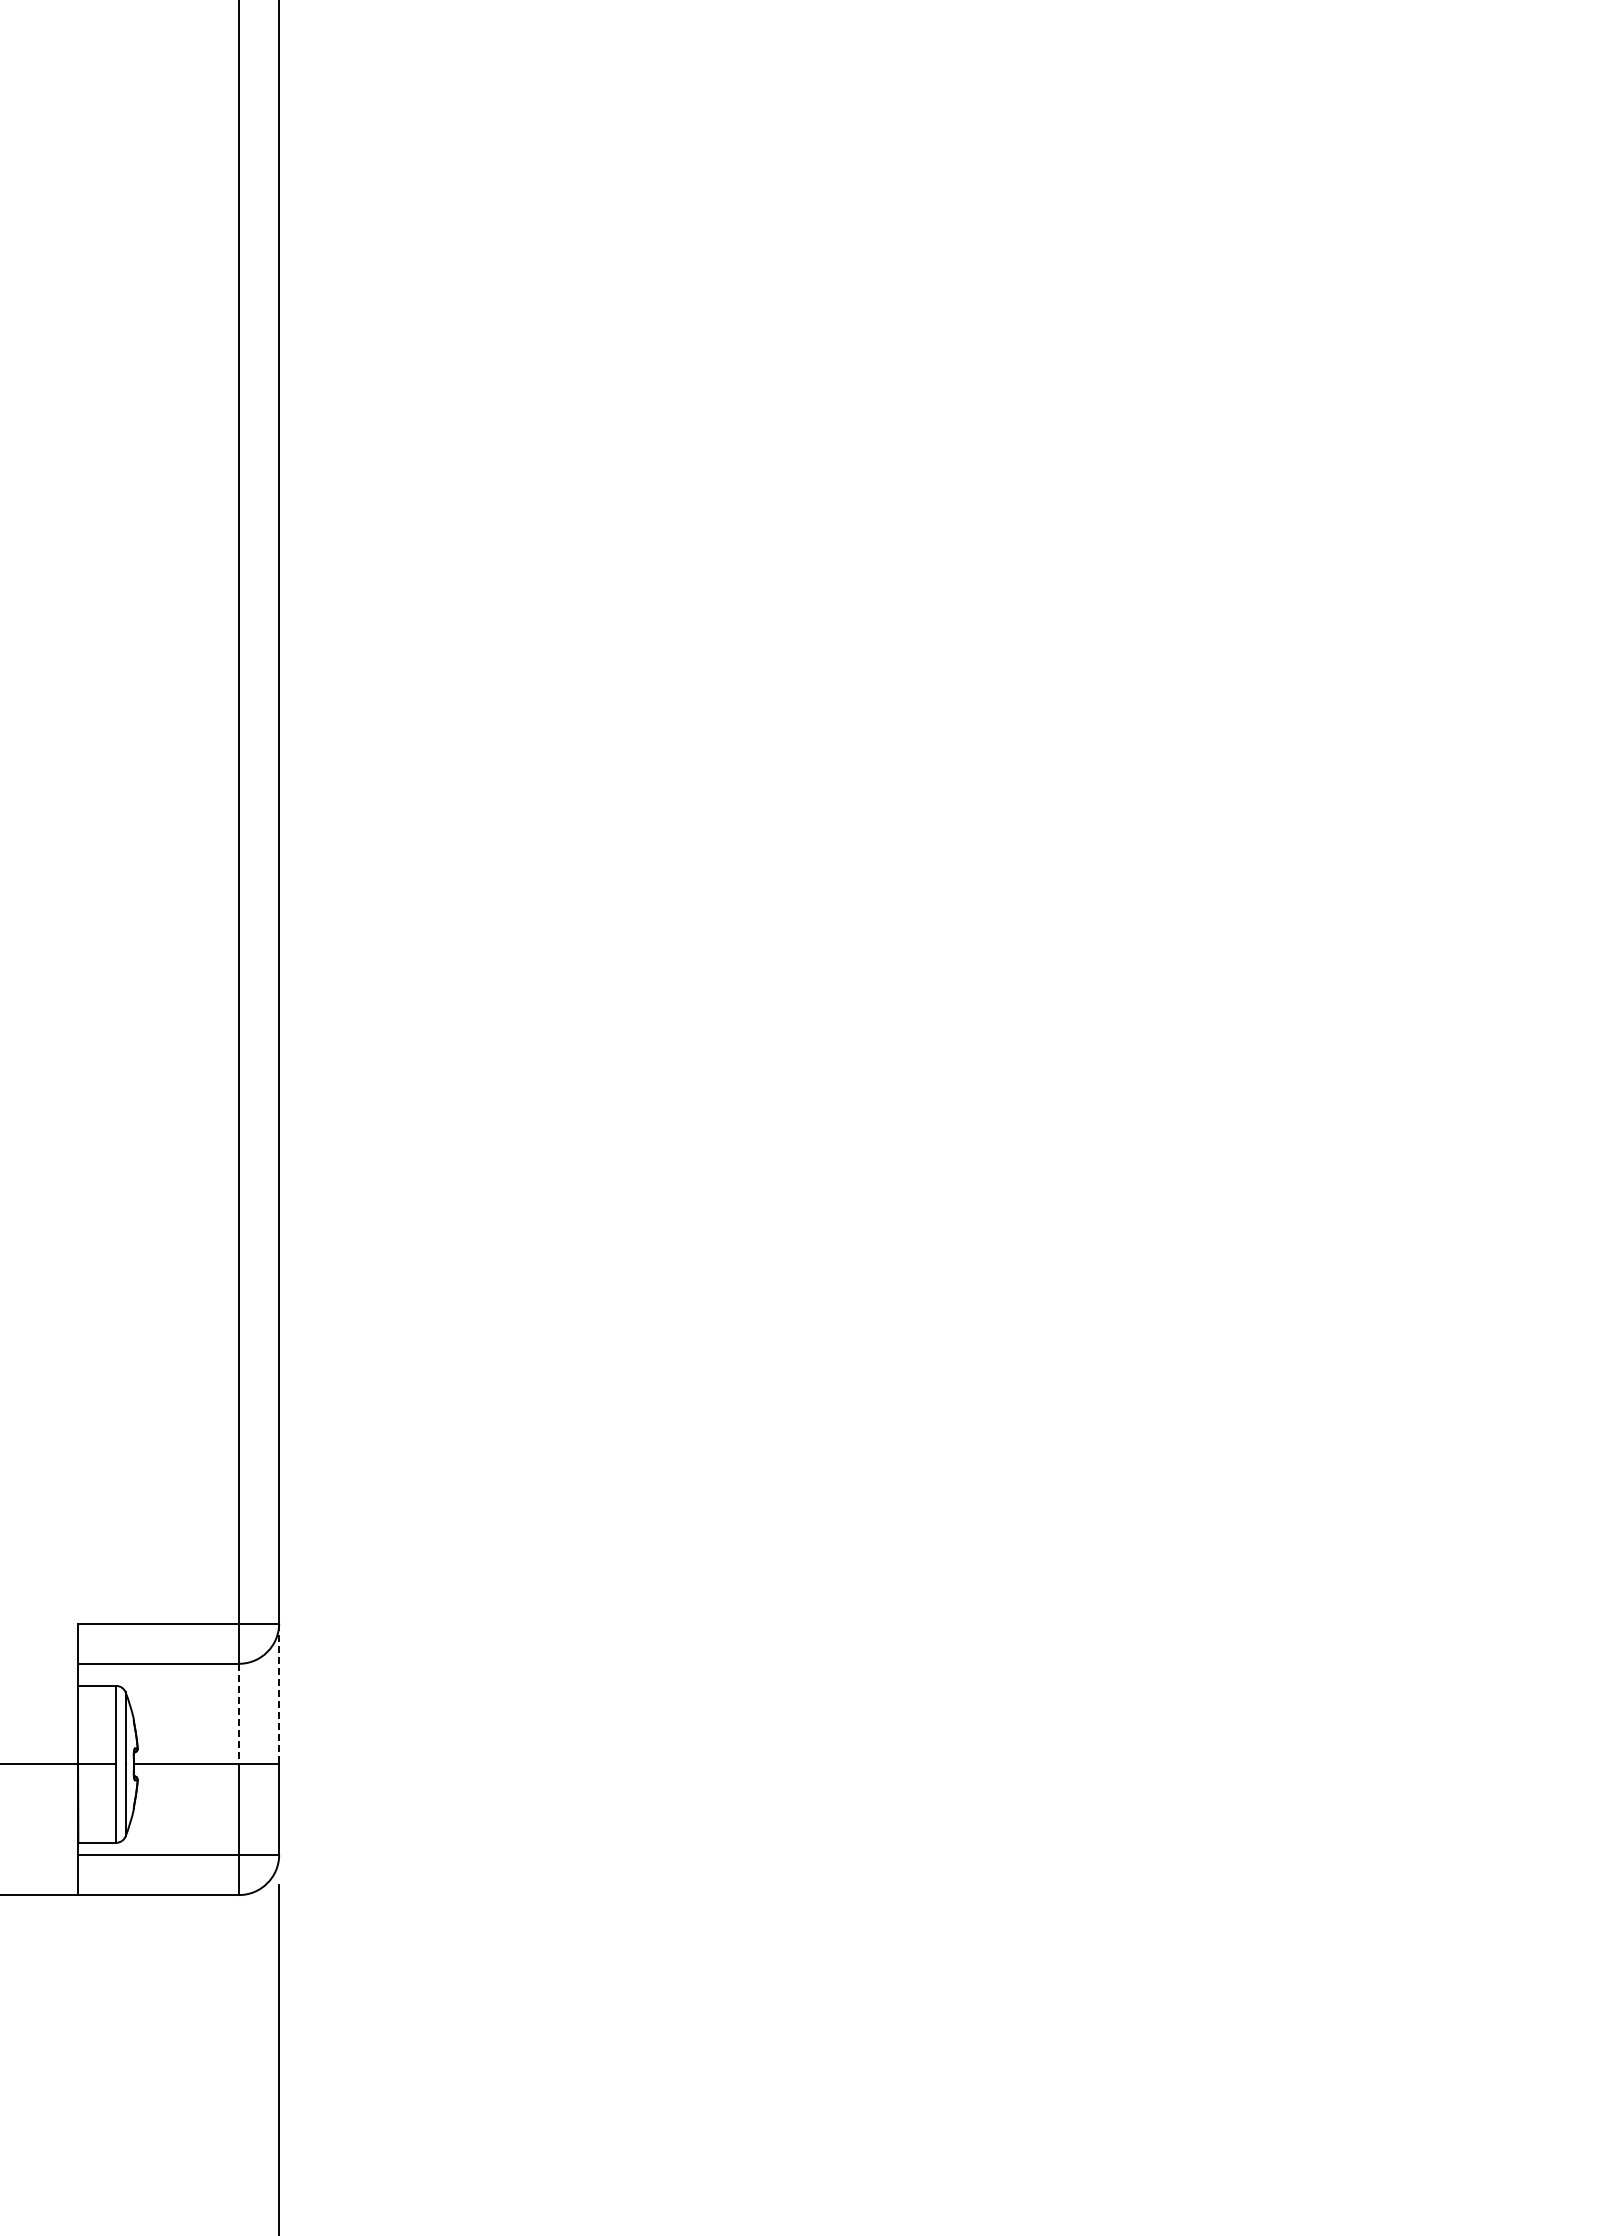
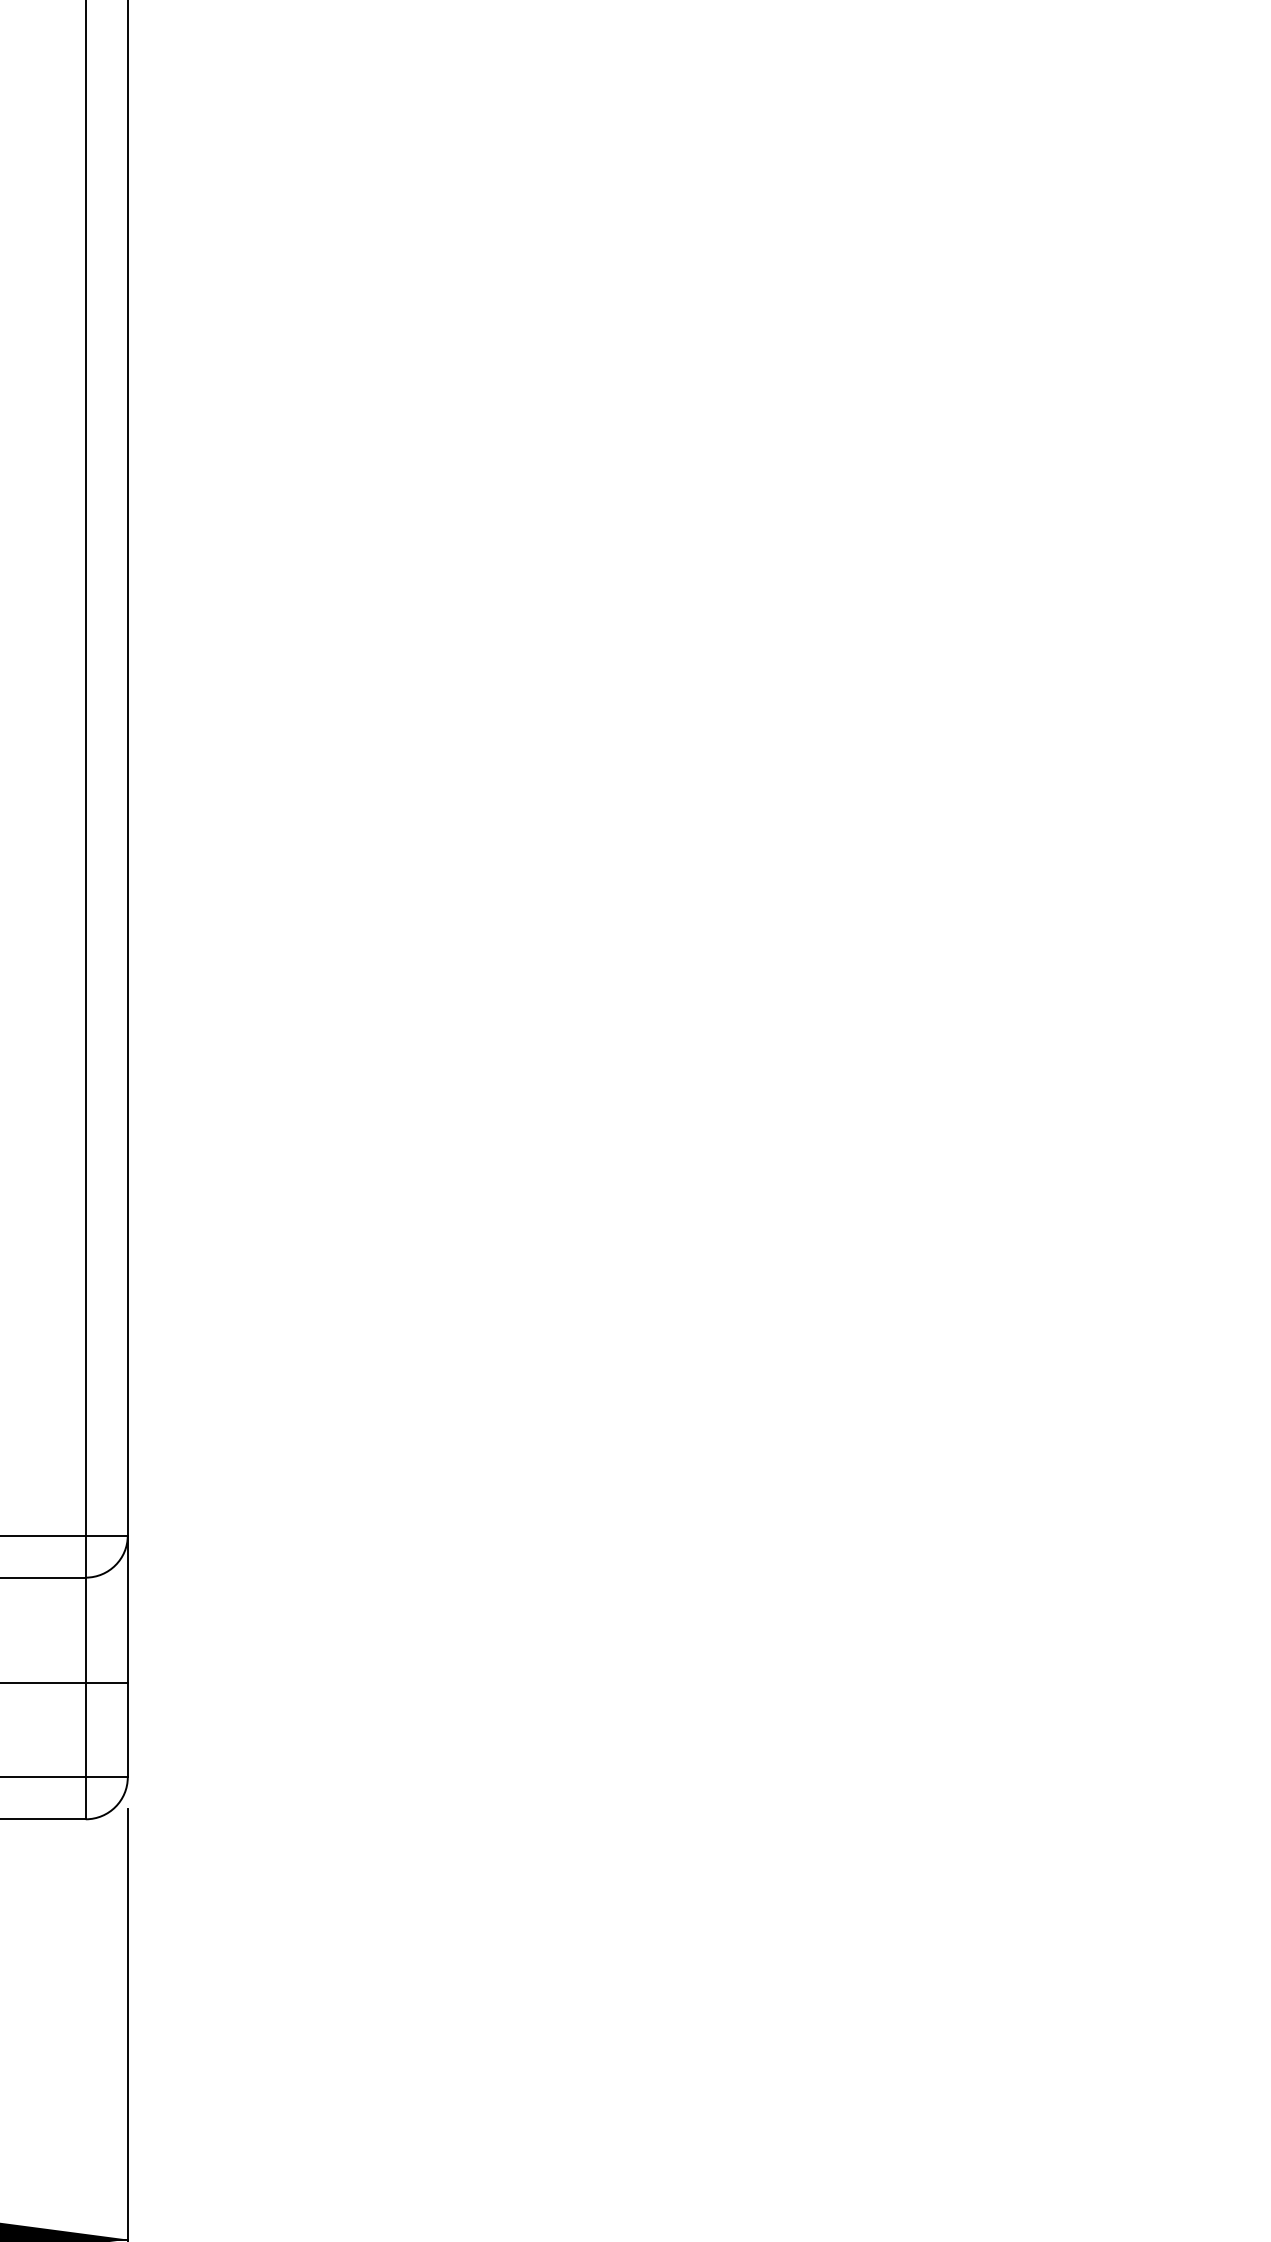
line: (279, 1694) -> (128, 1609), dashed -> solid
line: (238, 1714) -> (85, 1630), dashed -> solid

